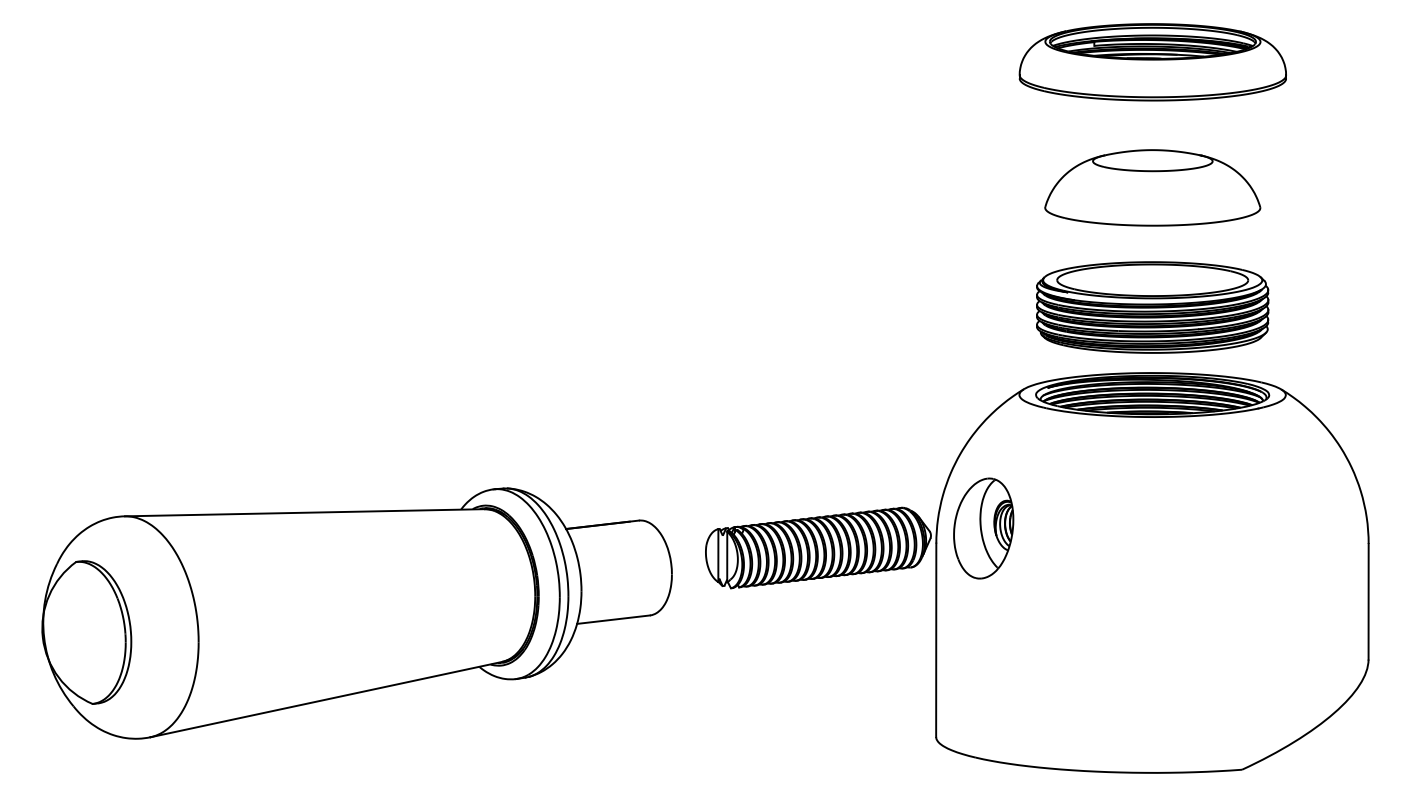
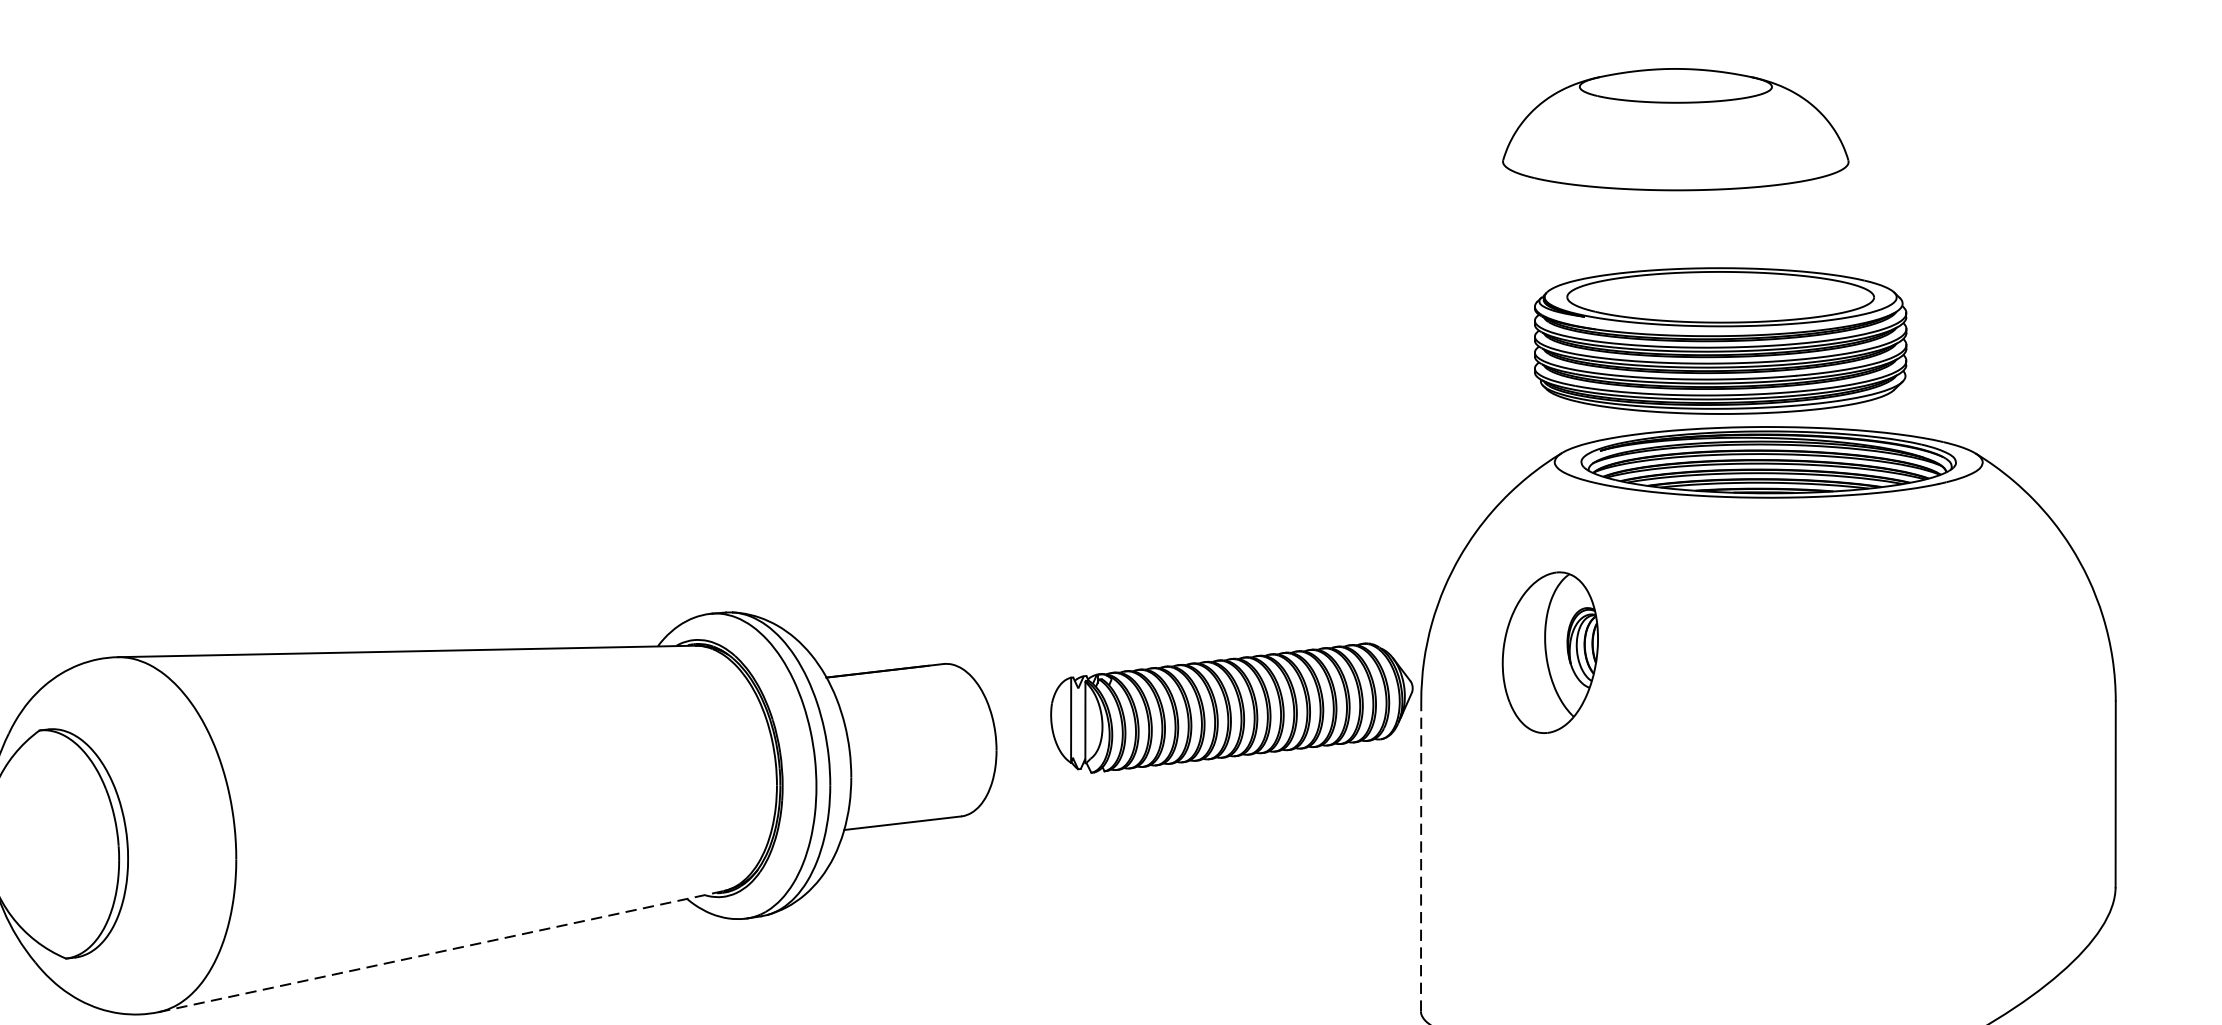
part: (1152, 187) -> (1675, 128), moved
part: (1152, 307) -> (1720, 341), moved
part: (983, 528) -> (1550, 652), moved
line: (936, 640) -> (1421, 856), solid -> dashed
line: (326, 699) -> (441, 951), solid -> dashed

